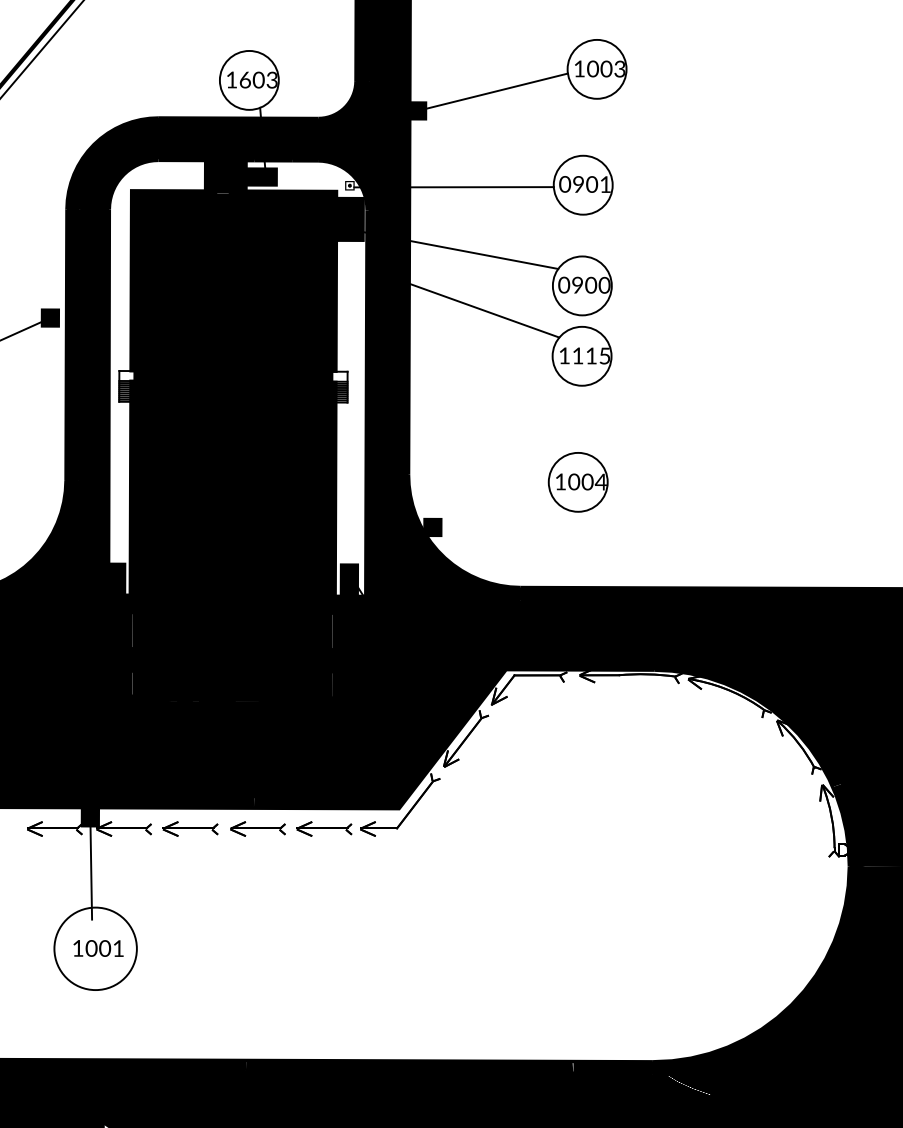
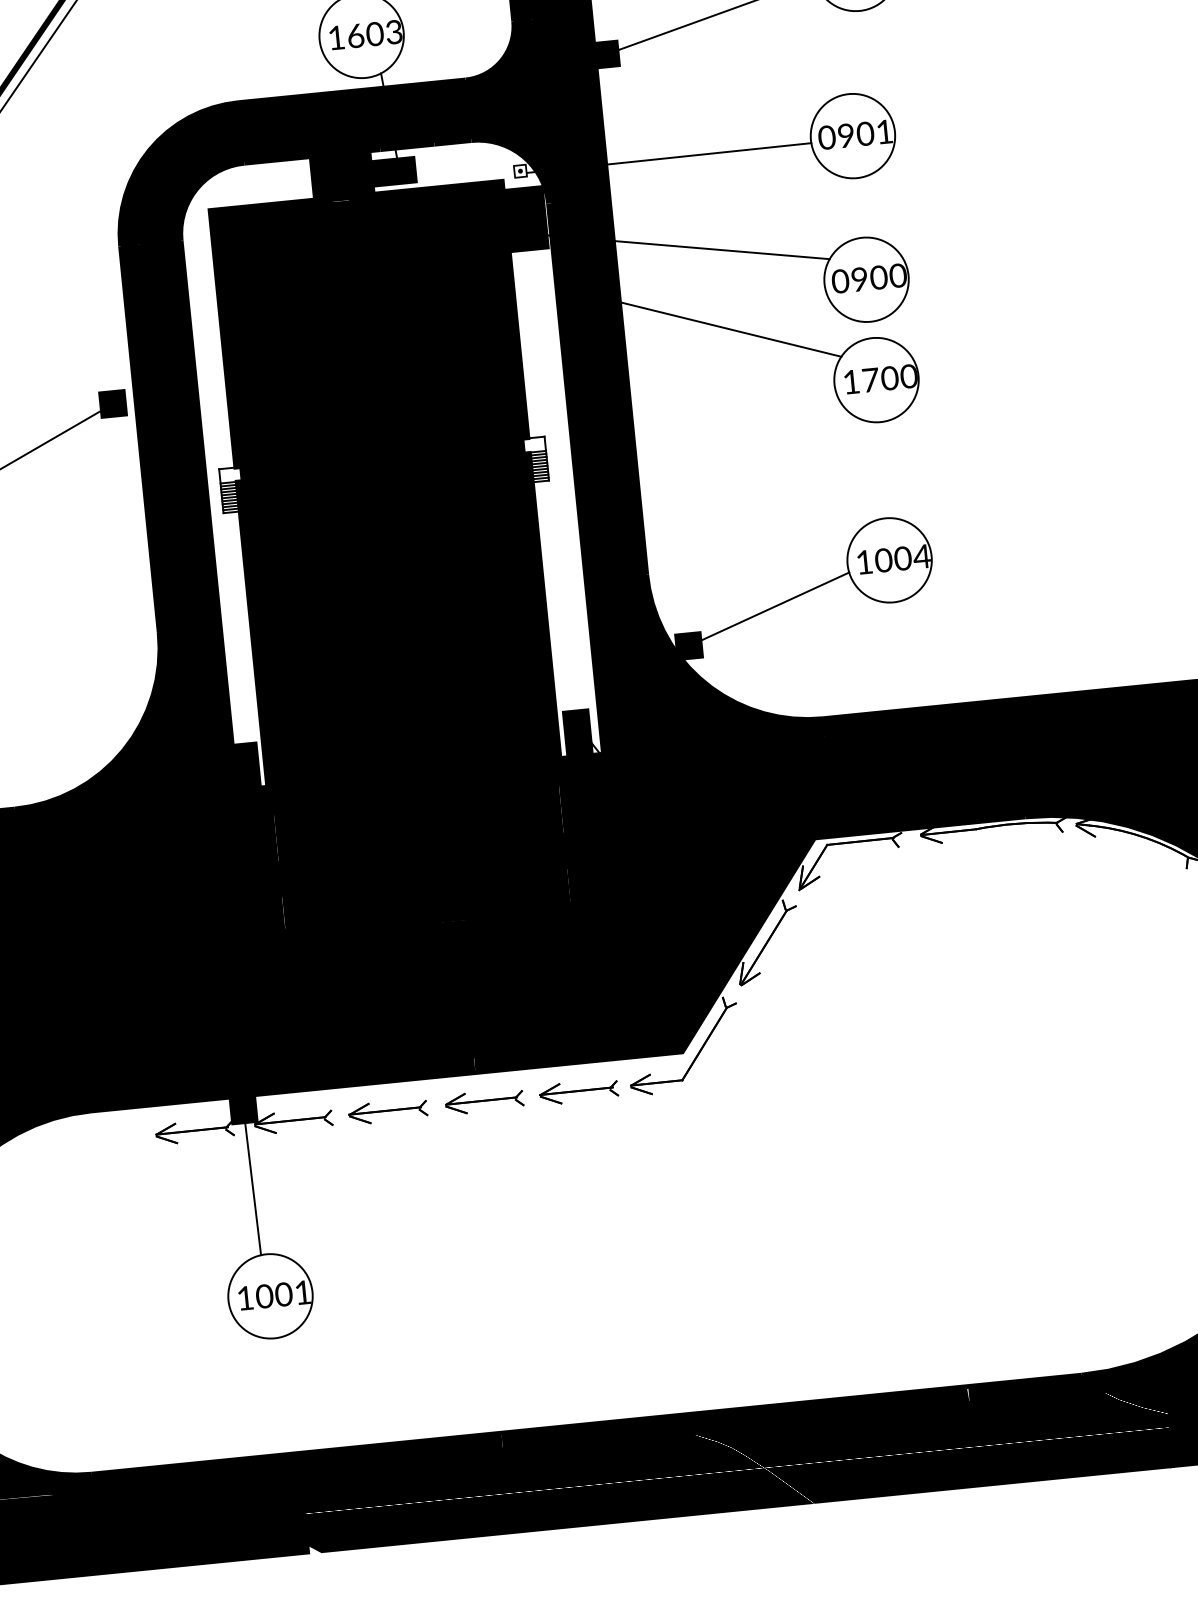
text: (591, 355) -> (889, 377), 1115 -> 1700
line: (490, 507) -> (768, 609), added
circle: (95, 948) -> (270, 1295), size x0.71

